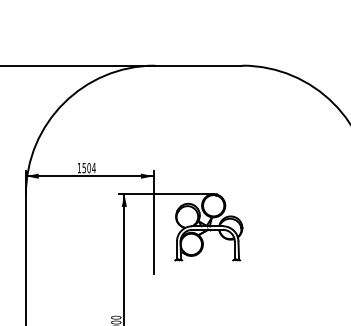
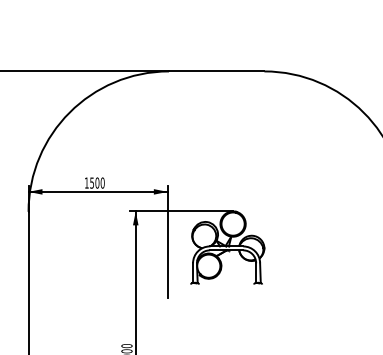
text: (93, 167) -> (102, 182), 1504 -> 1500

